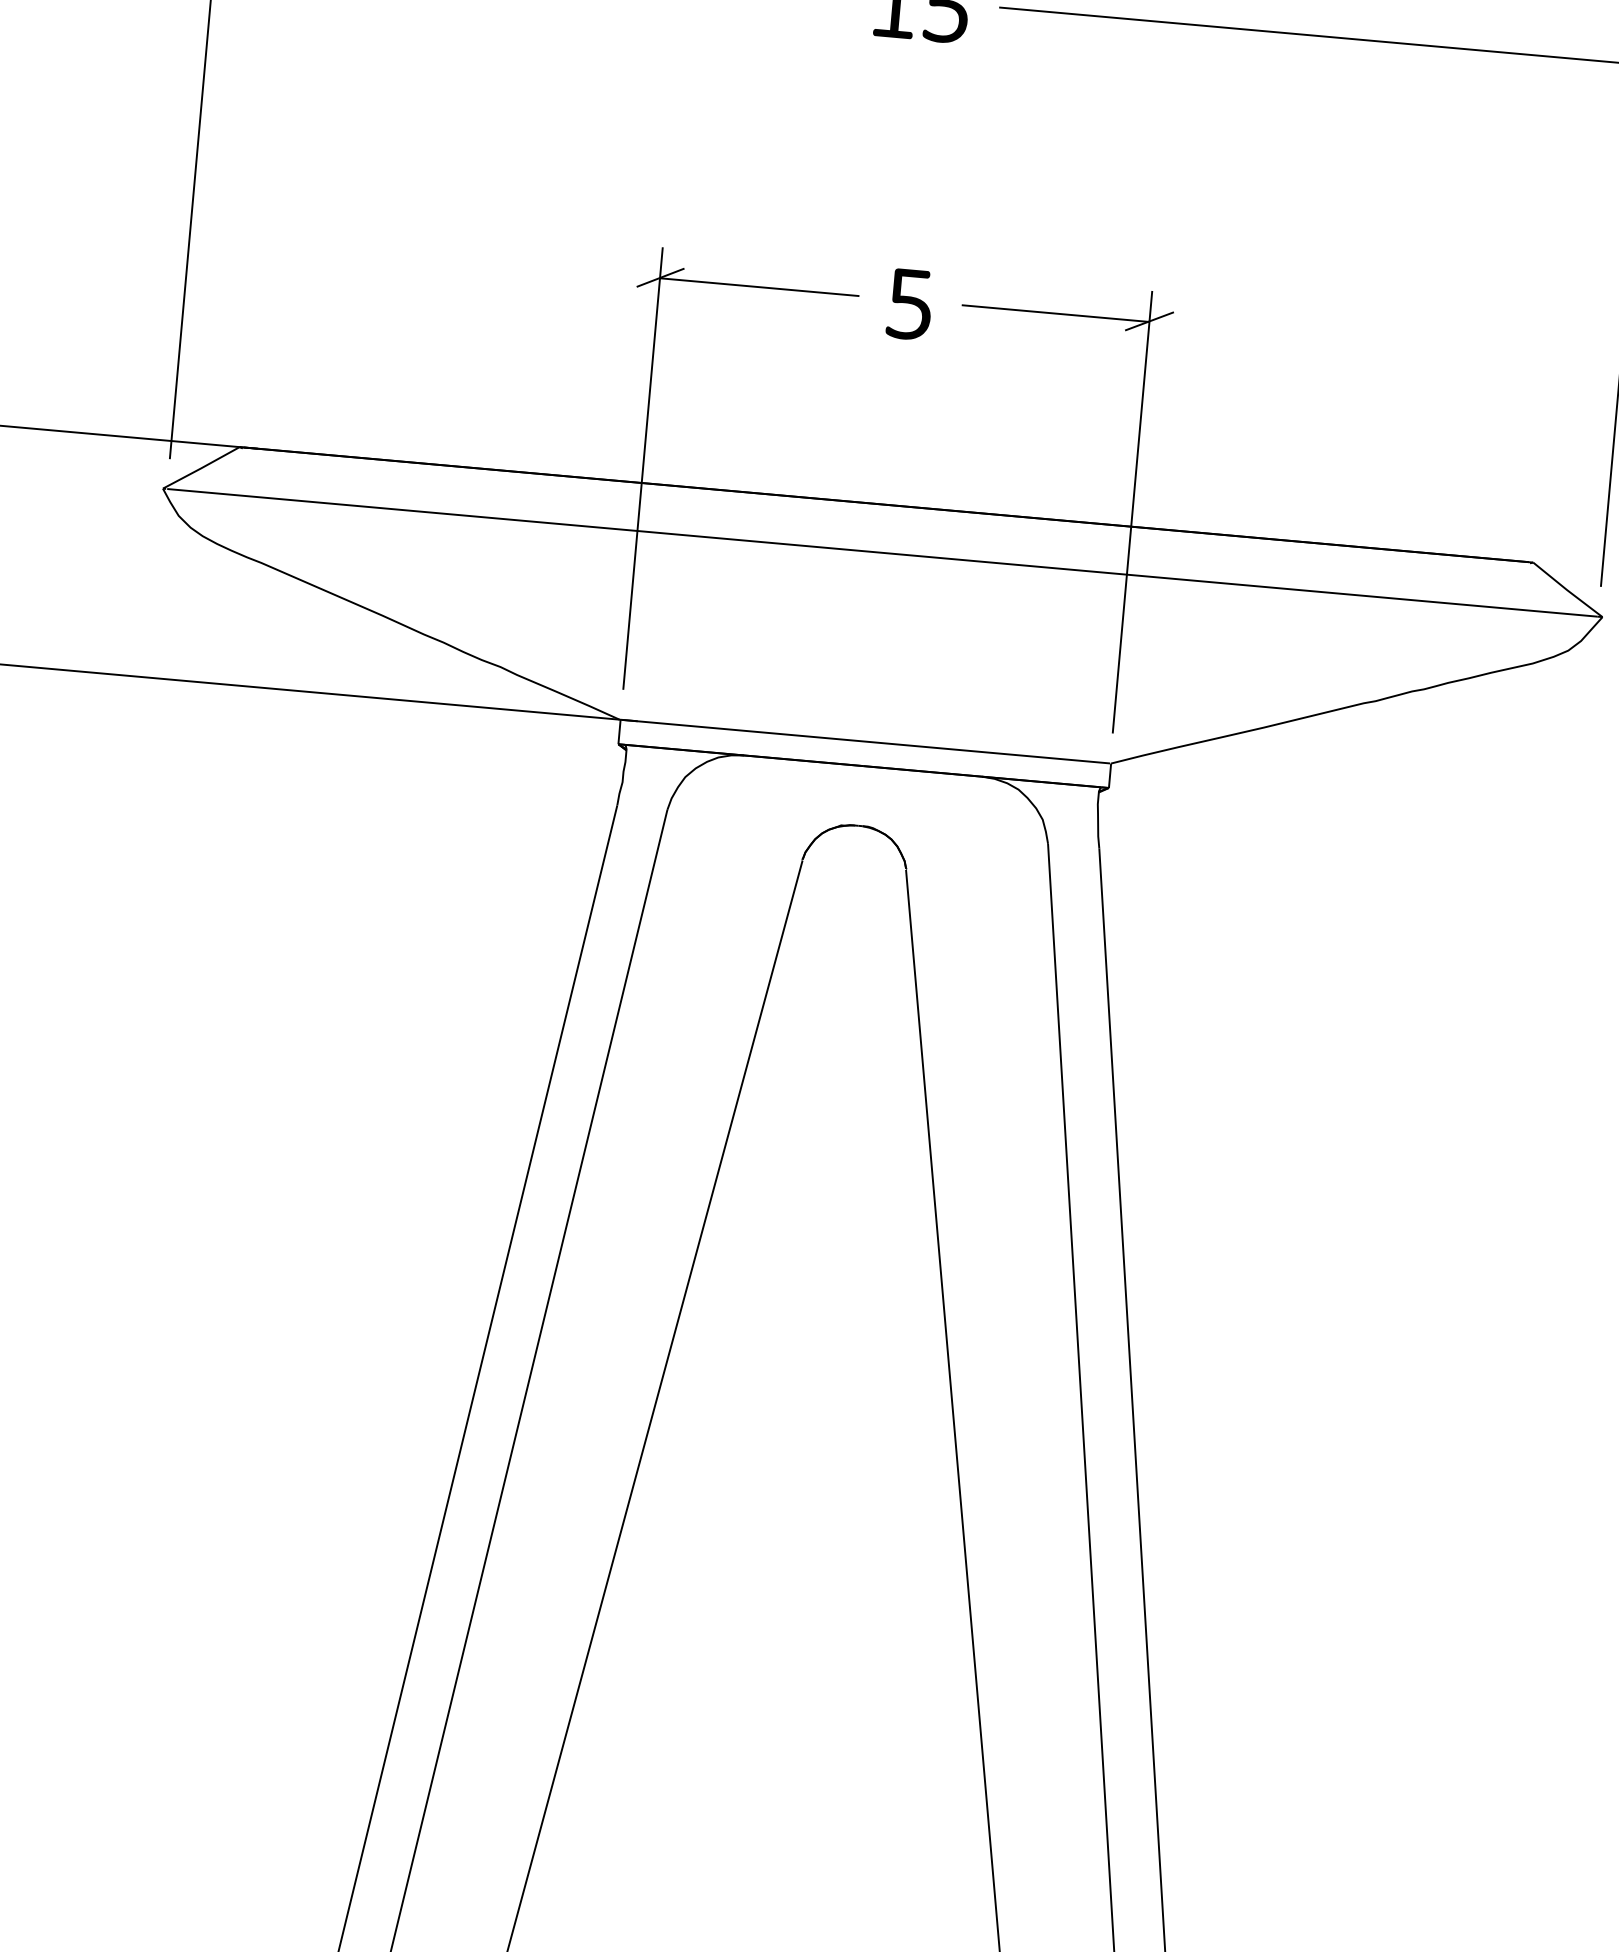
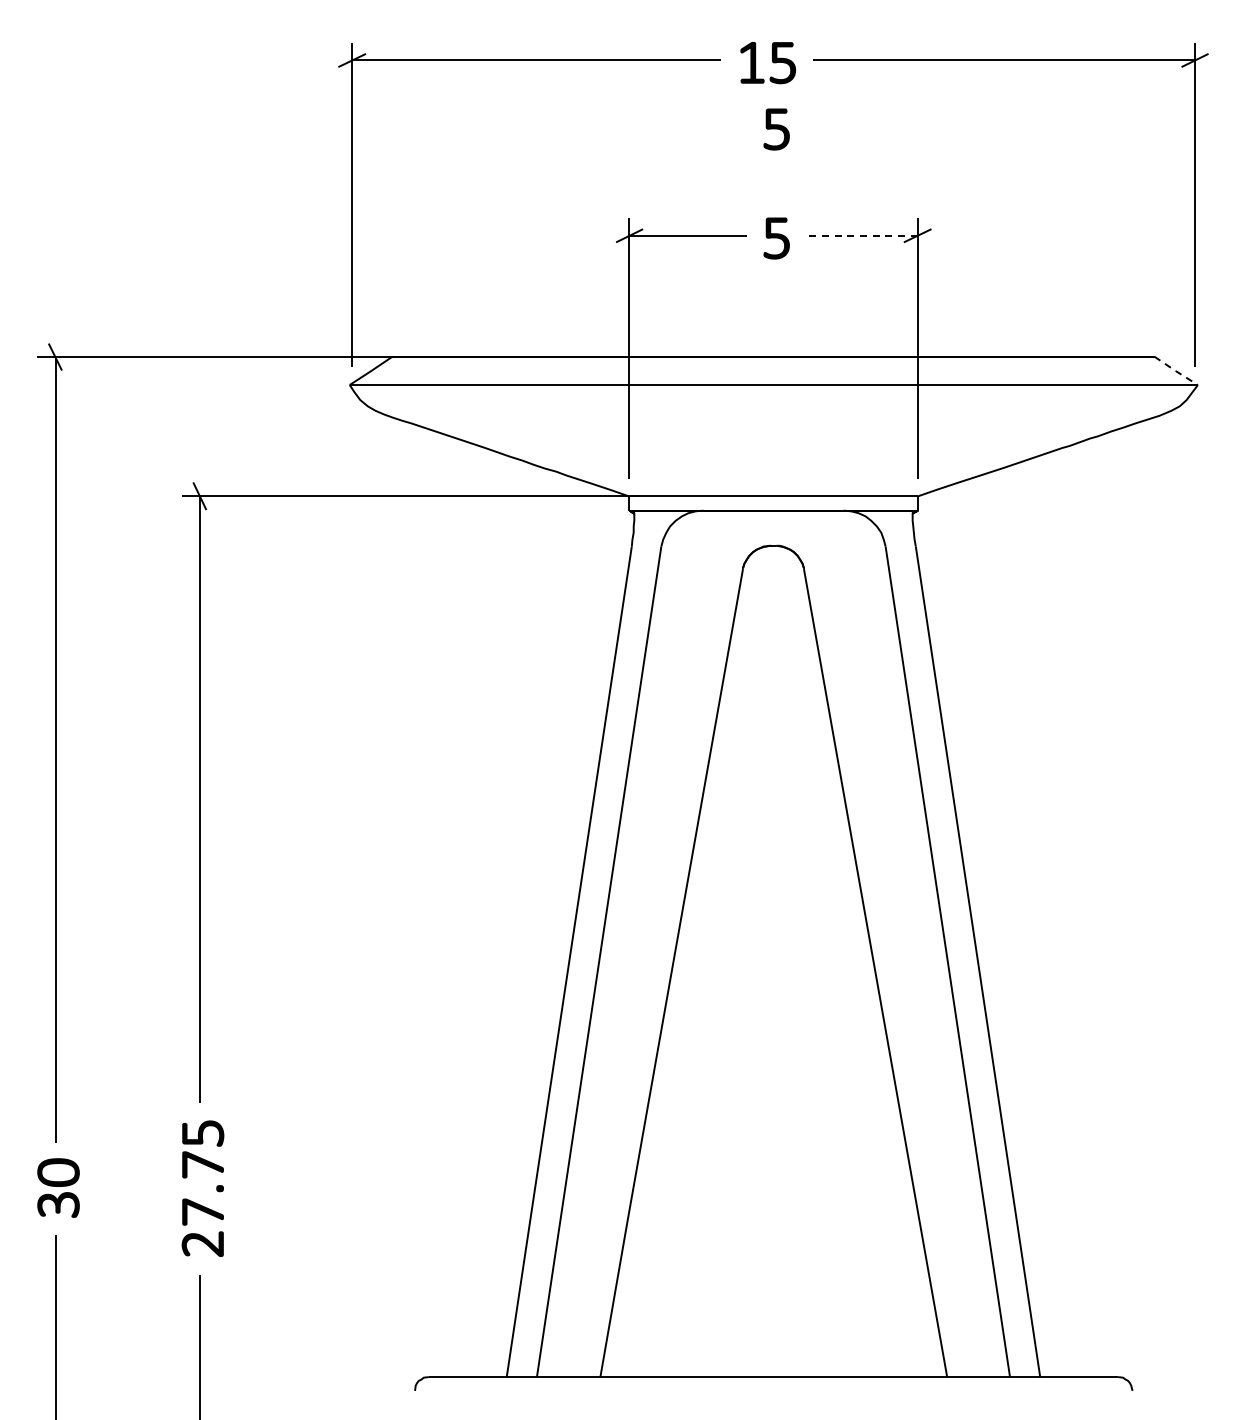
part: (926, 119) -> (776, 129), added
line: (1054, 314) -> (861, 236), solid -> dashed
line: (1566, 590) -> (1175, 371), solid -> dashed

